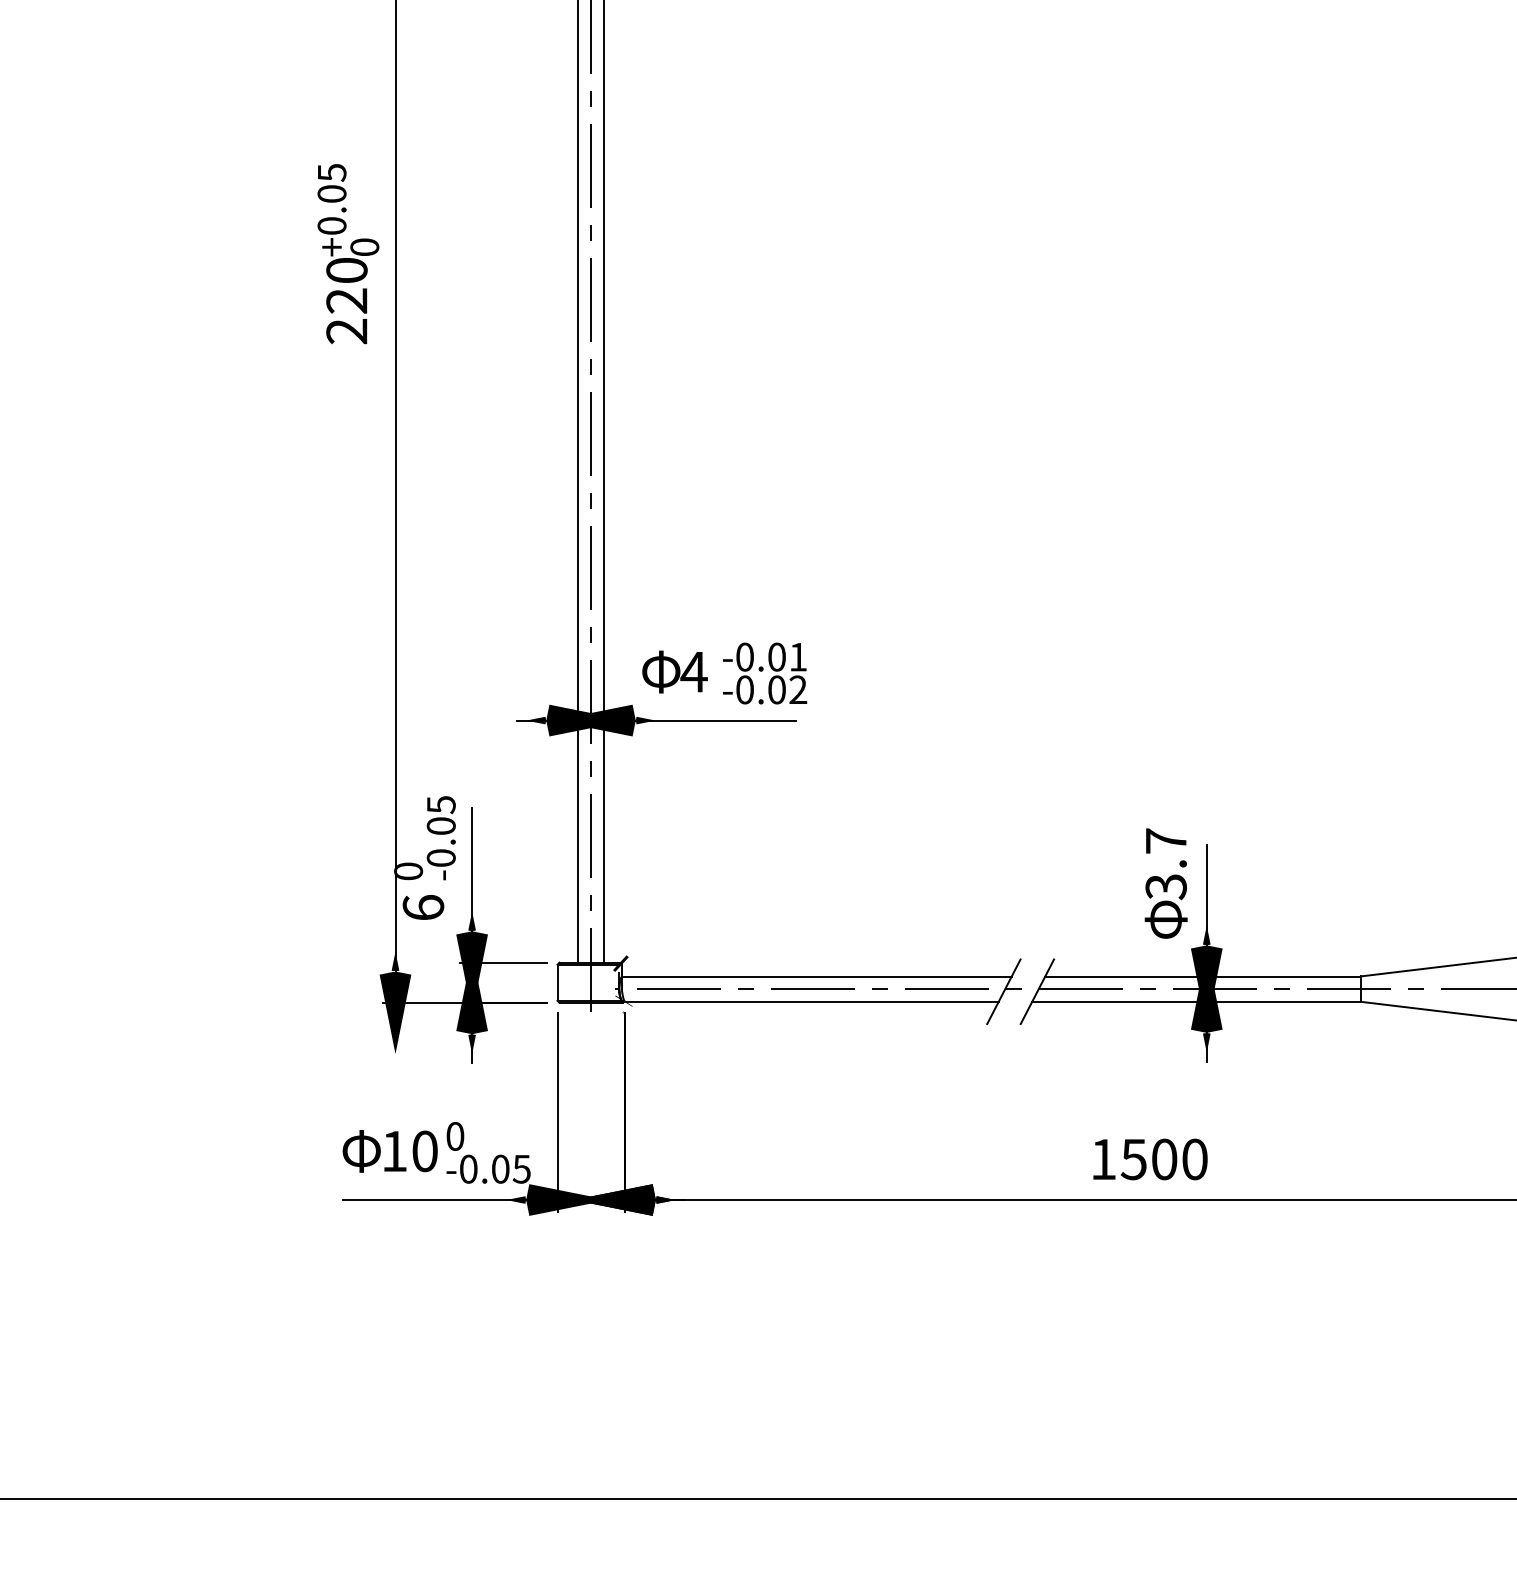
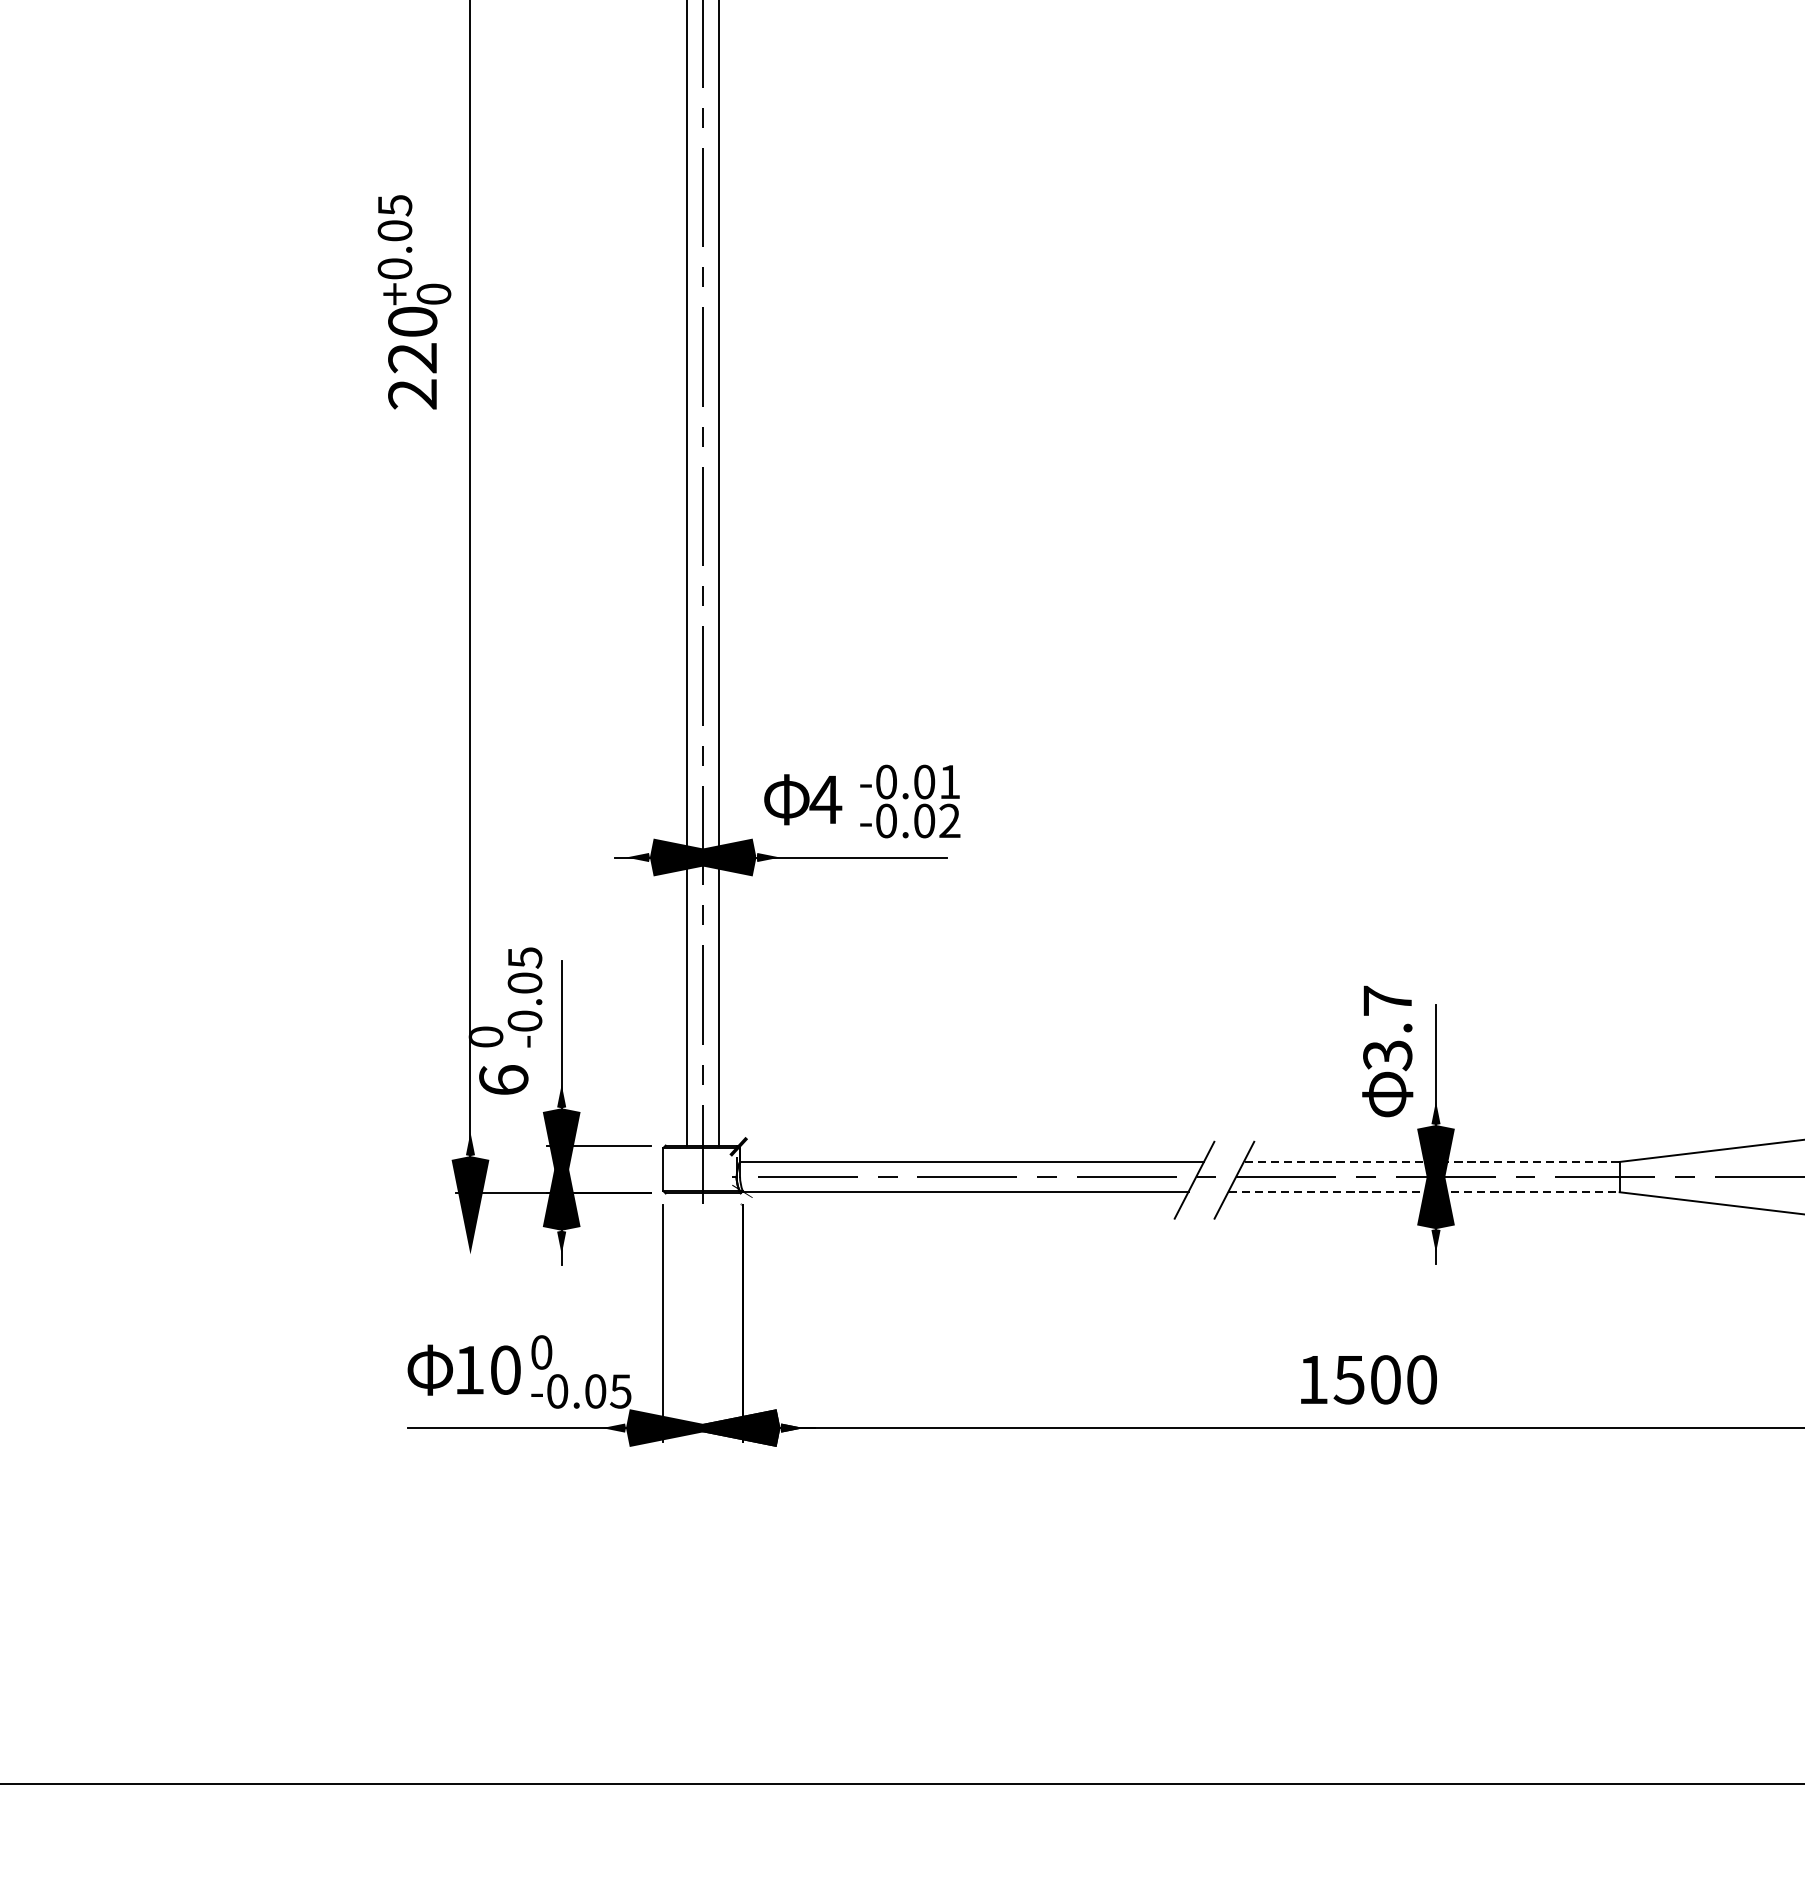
line: (1203, 976) -> (1432, 1162), solid -> dashed
line: (1197, 1001) -> (1424, 1191), solid -> dashed

